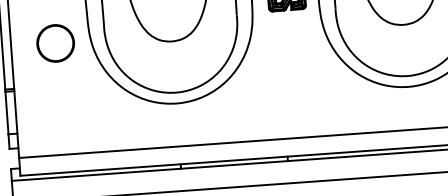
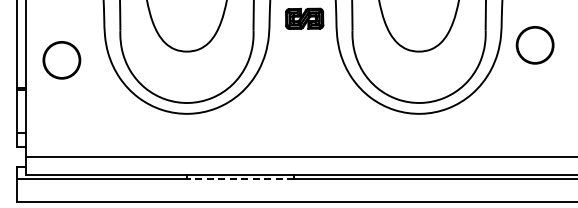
part: (55, 43) -> (61, 60), moved
line: (234, 165) -> (240, 179), solid -> dashed

